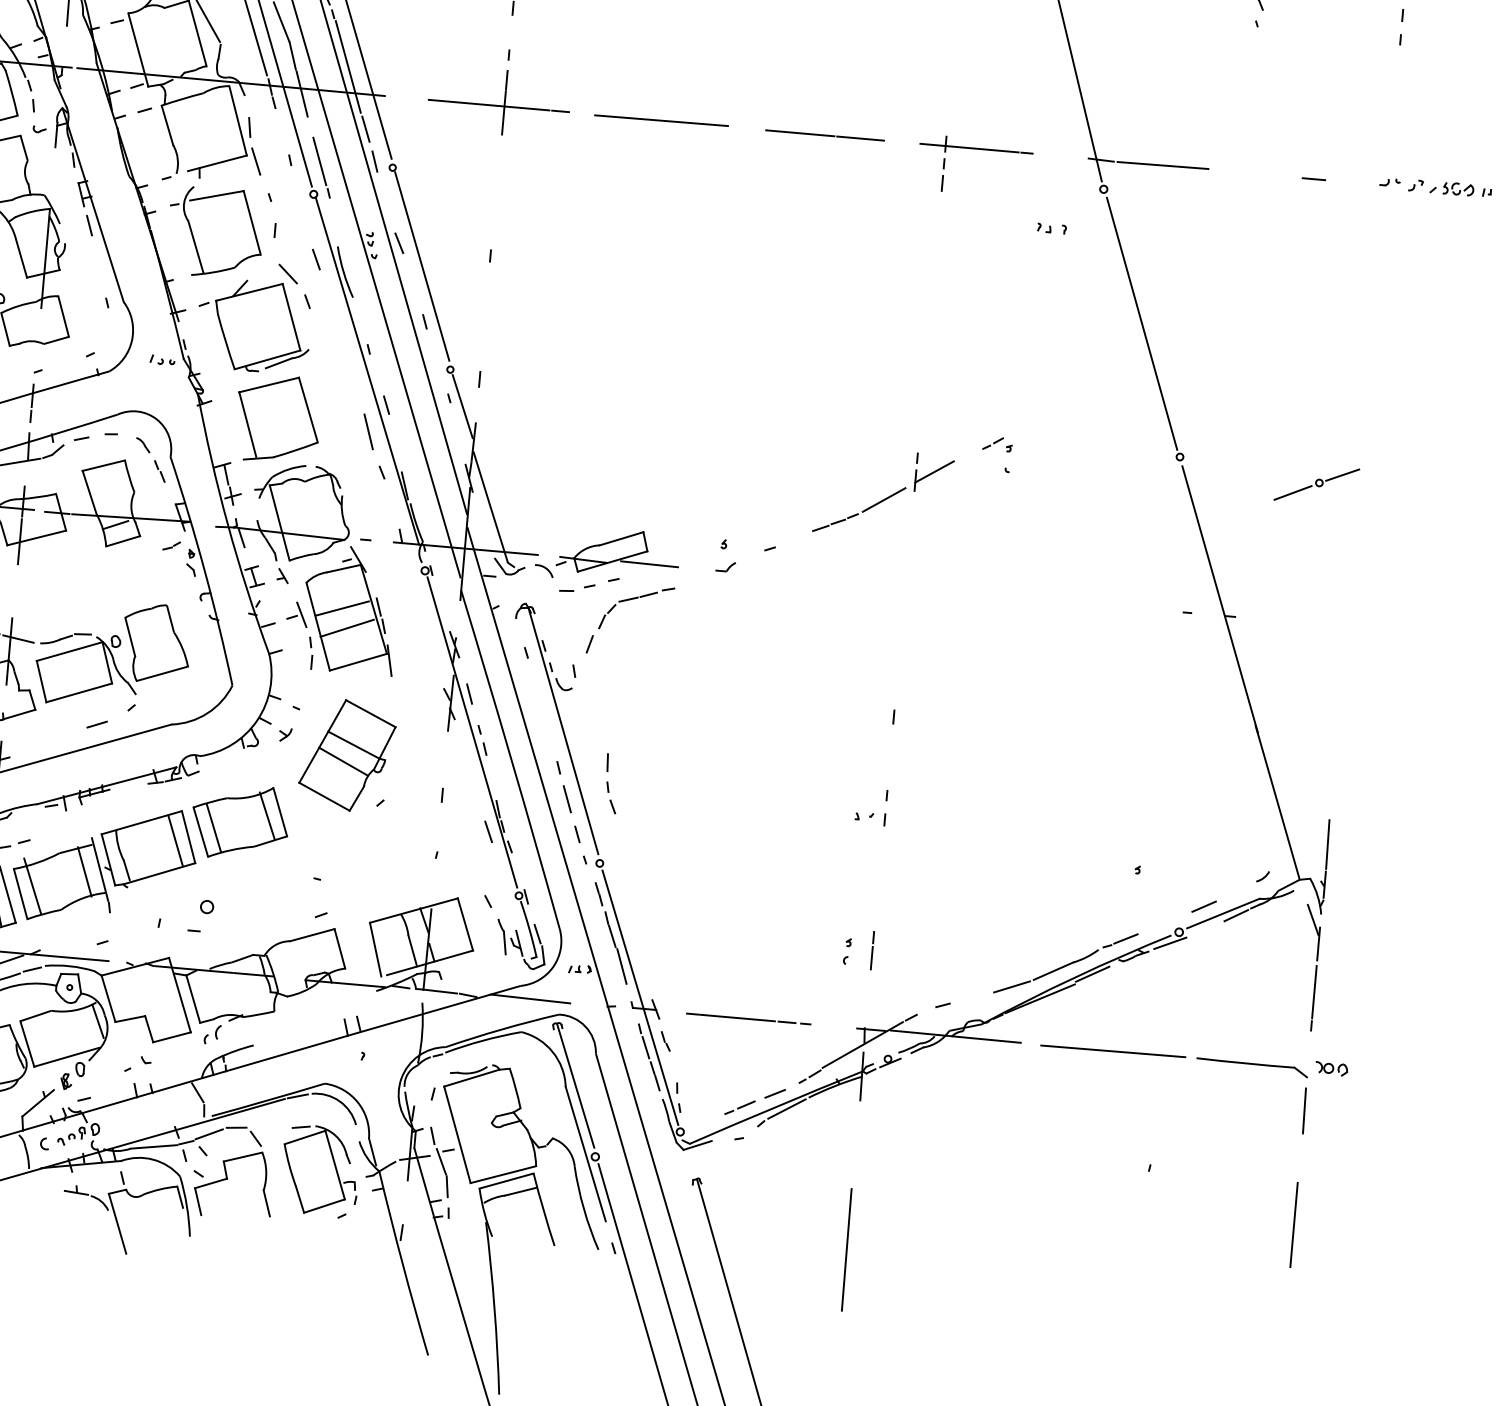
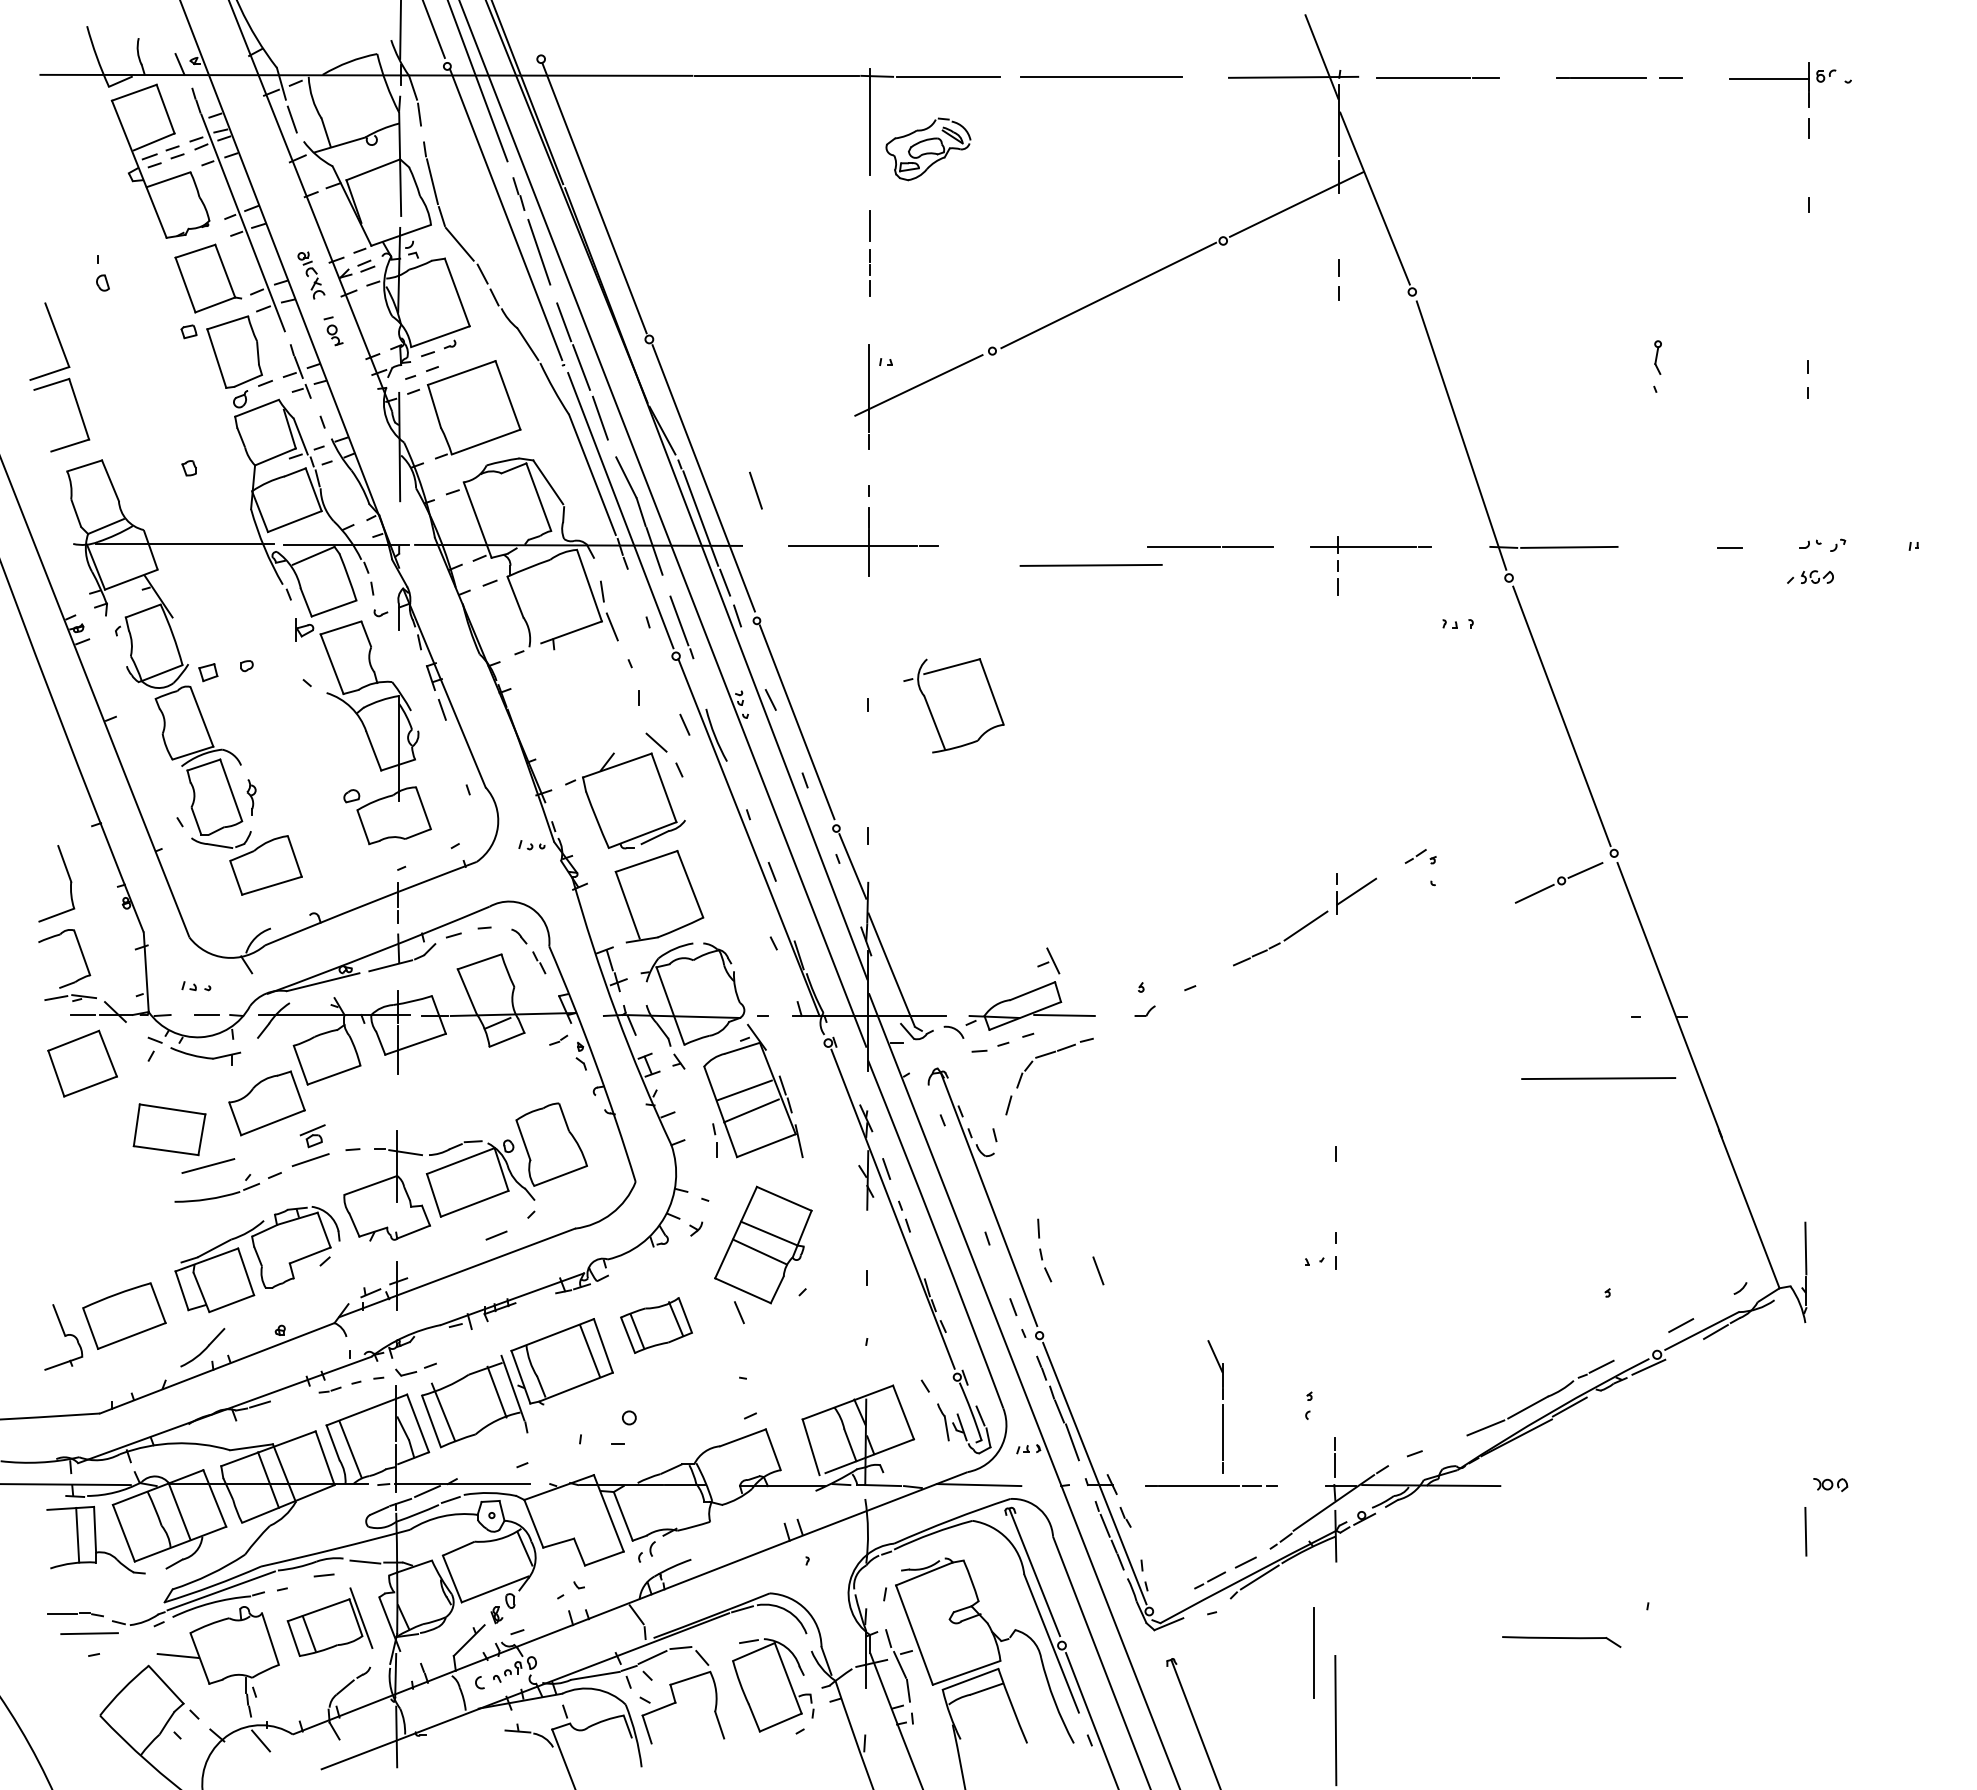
line: (660, 120) -> (1090, 565), moved
part: (1452, 188) -> (1810, 576), moved
part: (193, 236) -> (931, 711), moved
line: (368, 431) -> (755, 490), moved
part: (1316, 484) -> (1558, 882), moved
part: (297, 614) -> (1048, 960), moved
line: (567, 798) -> (1098, 1270), moved
part: (240, 822) -> (656, 1325), size x0.7
line: (488, 831) -> (739, 1312), moved
line: (871, 950) -> (1334, 1457), moved
part: (1315, 967) -> (1222, 1406), moved
line: (1113, 1051) -> (1598, 1078), moved
part: (1252, 1067) -> (1561, 1641), moved
line: (1293, 1224) -> (1313, 1652), moved

